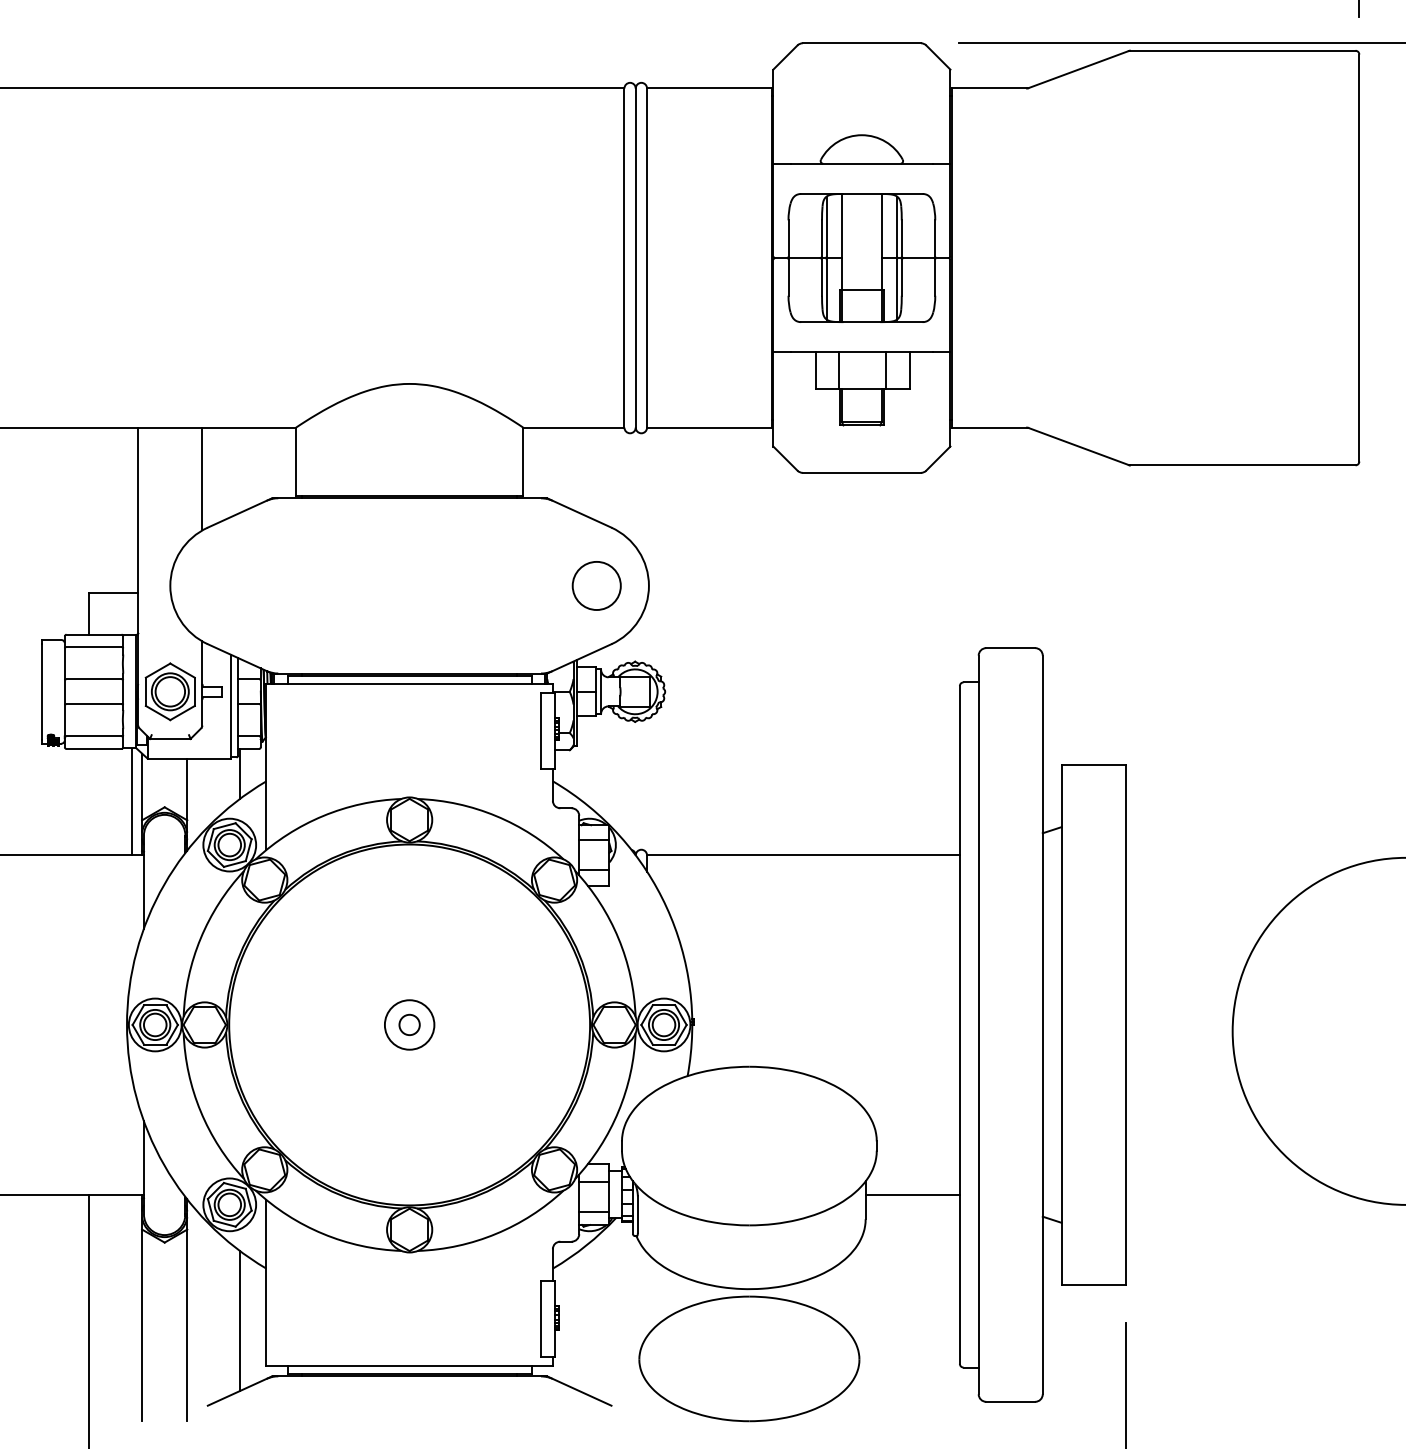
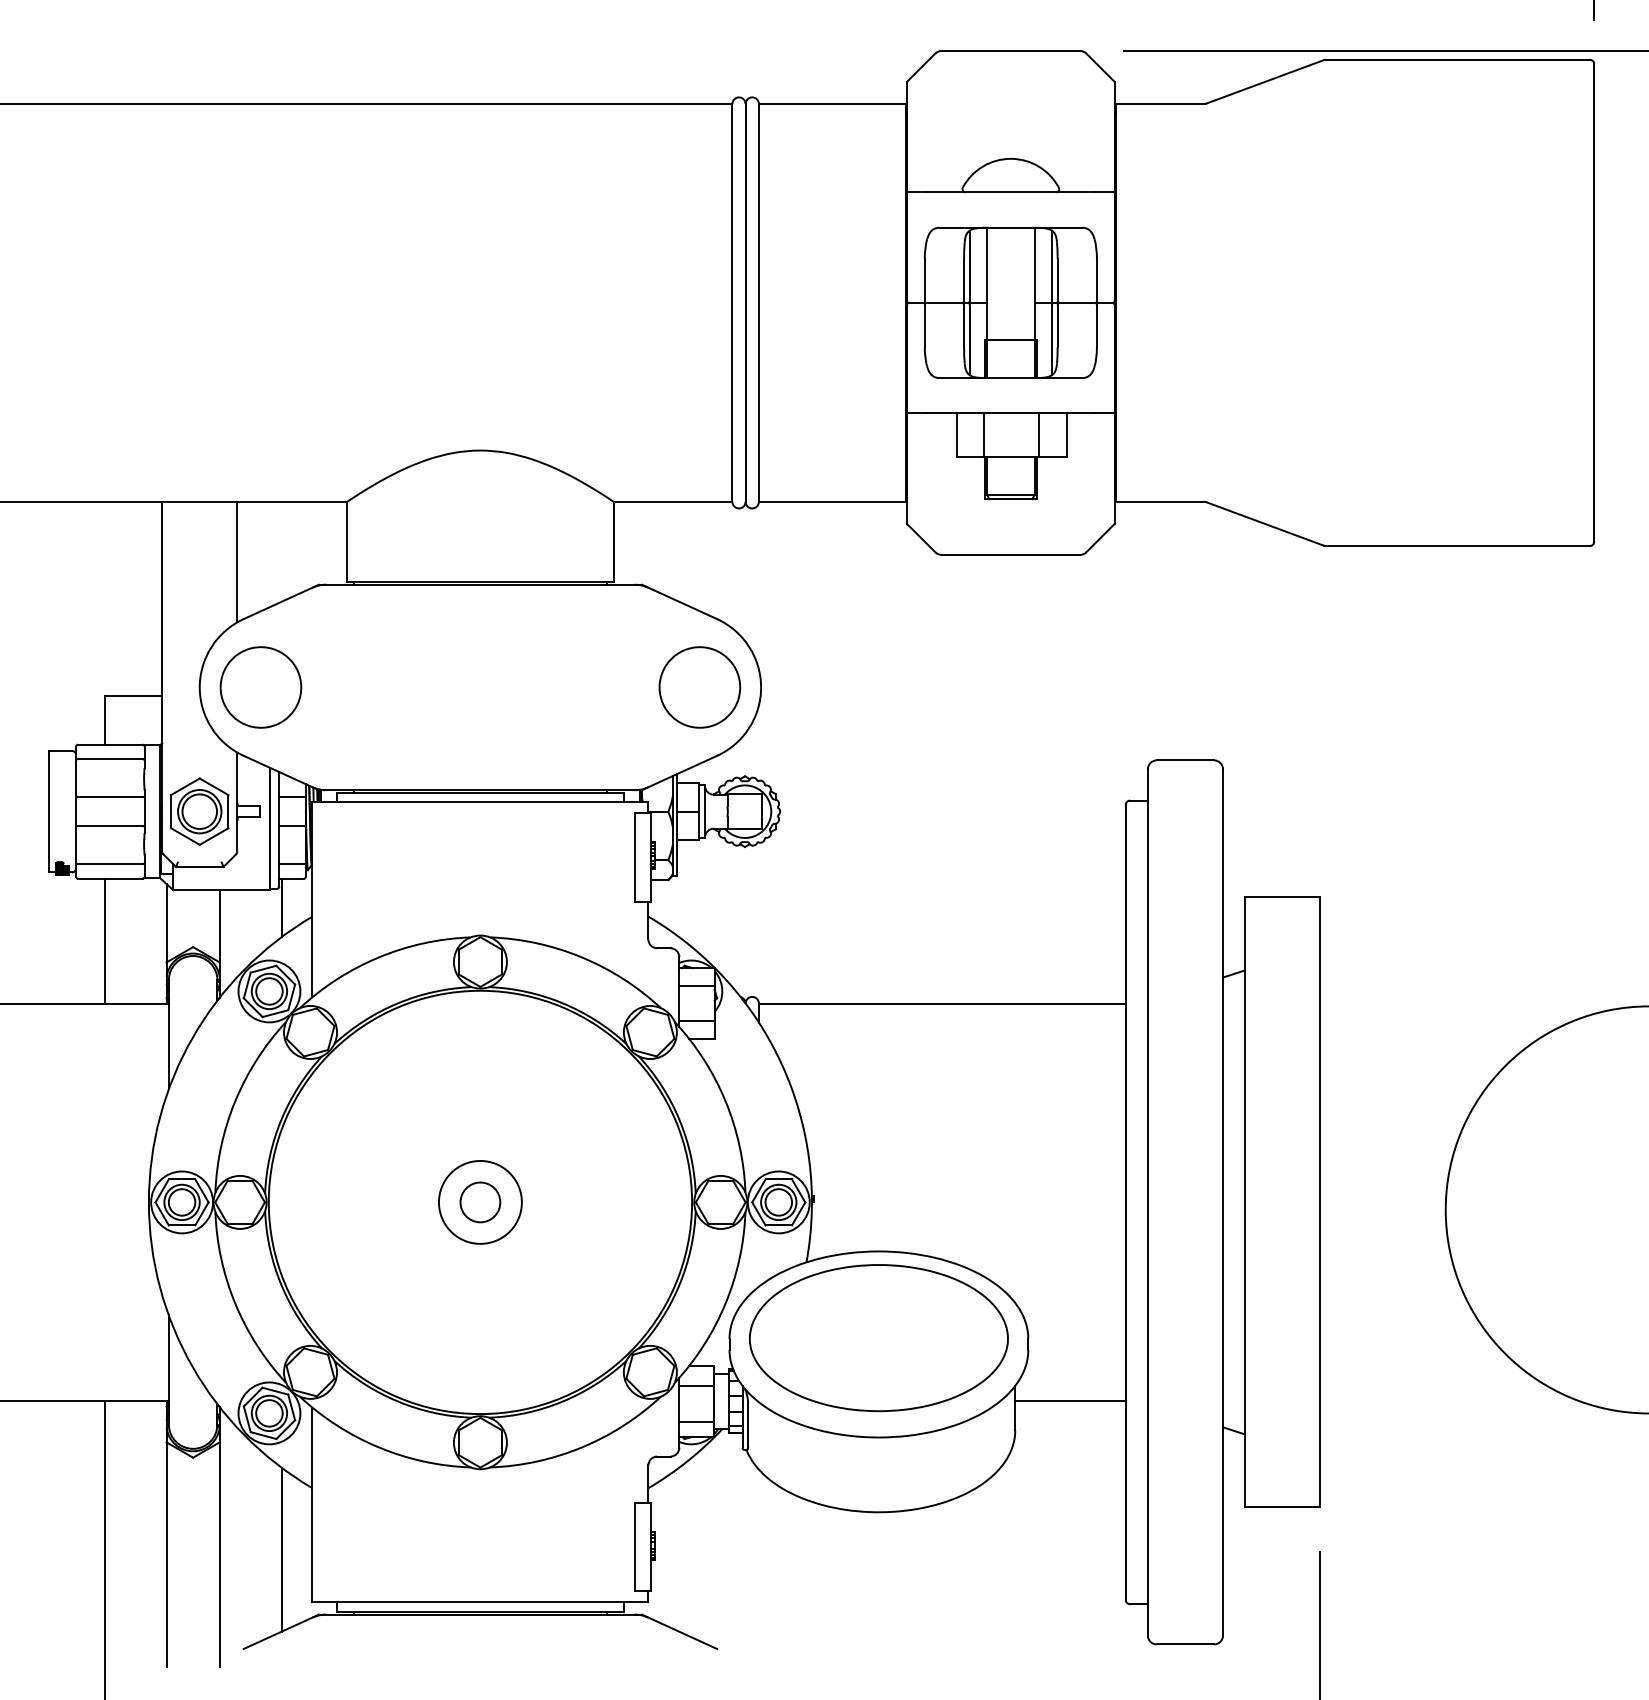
circle: (222, 585) -> (260, 687), added
circle: (596, 585) -> (699, 687), size x1.43
line: (131, 801) -> (104, 940), moved
circle: (408, 1024) -> (479, 1201), size x1.43
circle: (409, 1025) -> (480, 1202), size x1.67
part: (749, 1359) -> (878, 1338), moved

